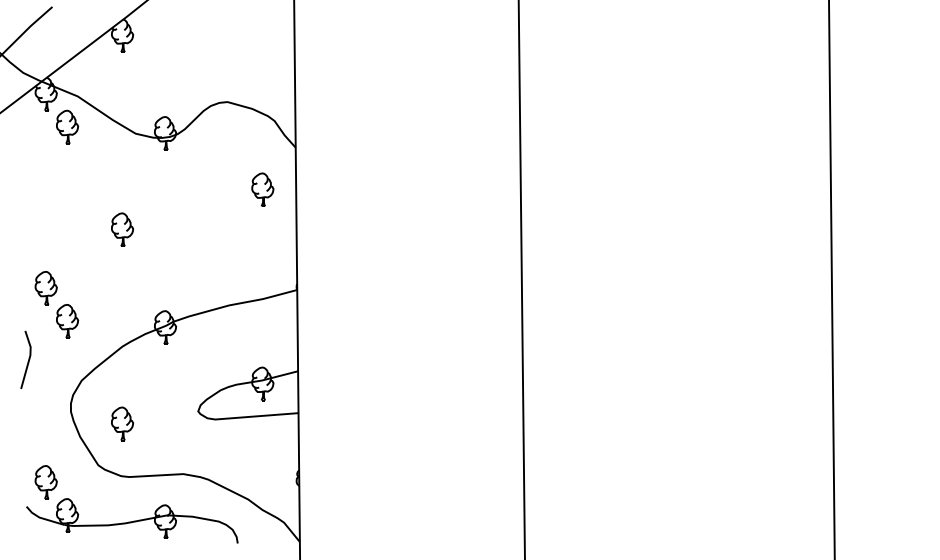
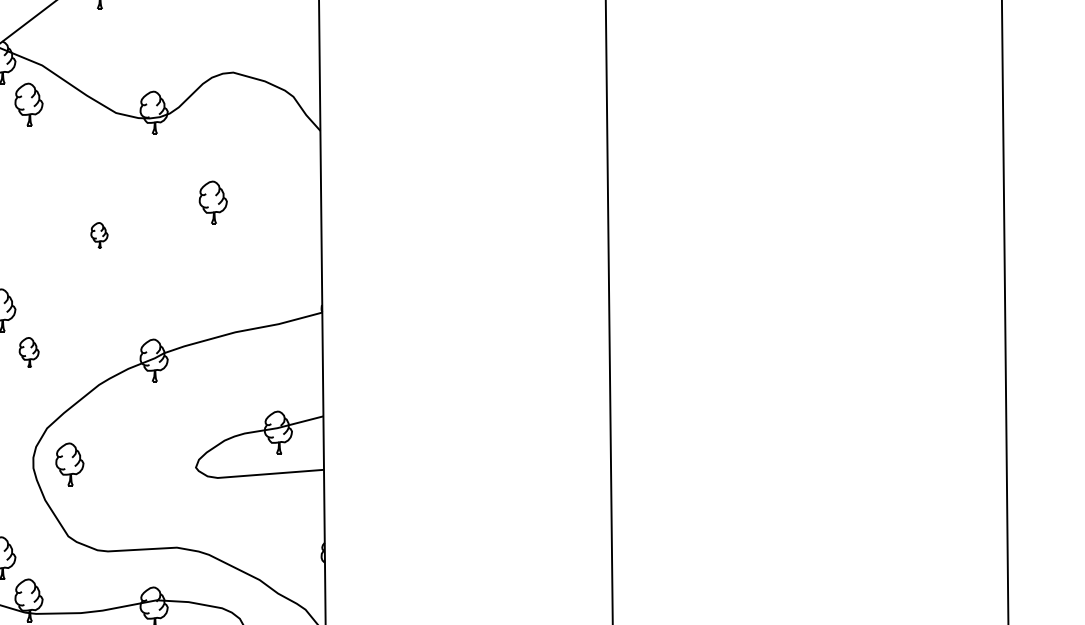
part: (262, 189) -> (212, 202), moved
part: (122, 229) -> (99, 235), size x0.6
part: (67, 321) -> (28, 352), size x0.7
part: (122, 423) -> (69, 463), moved

